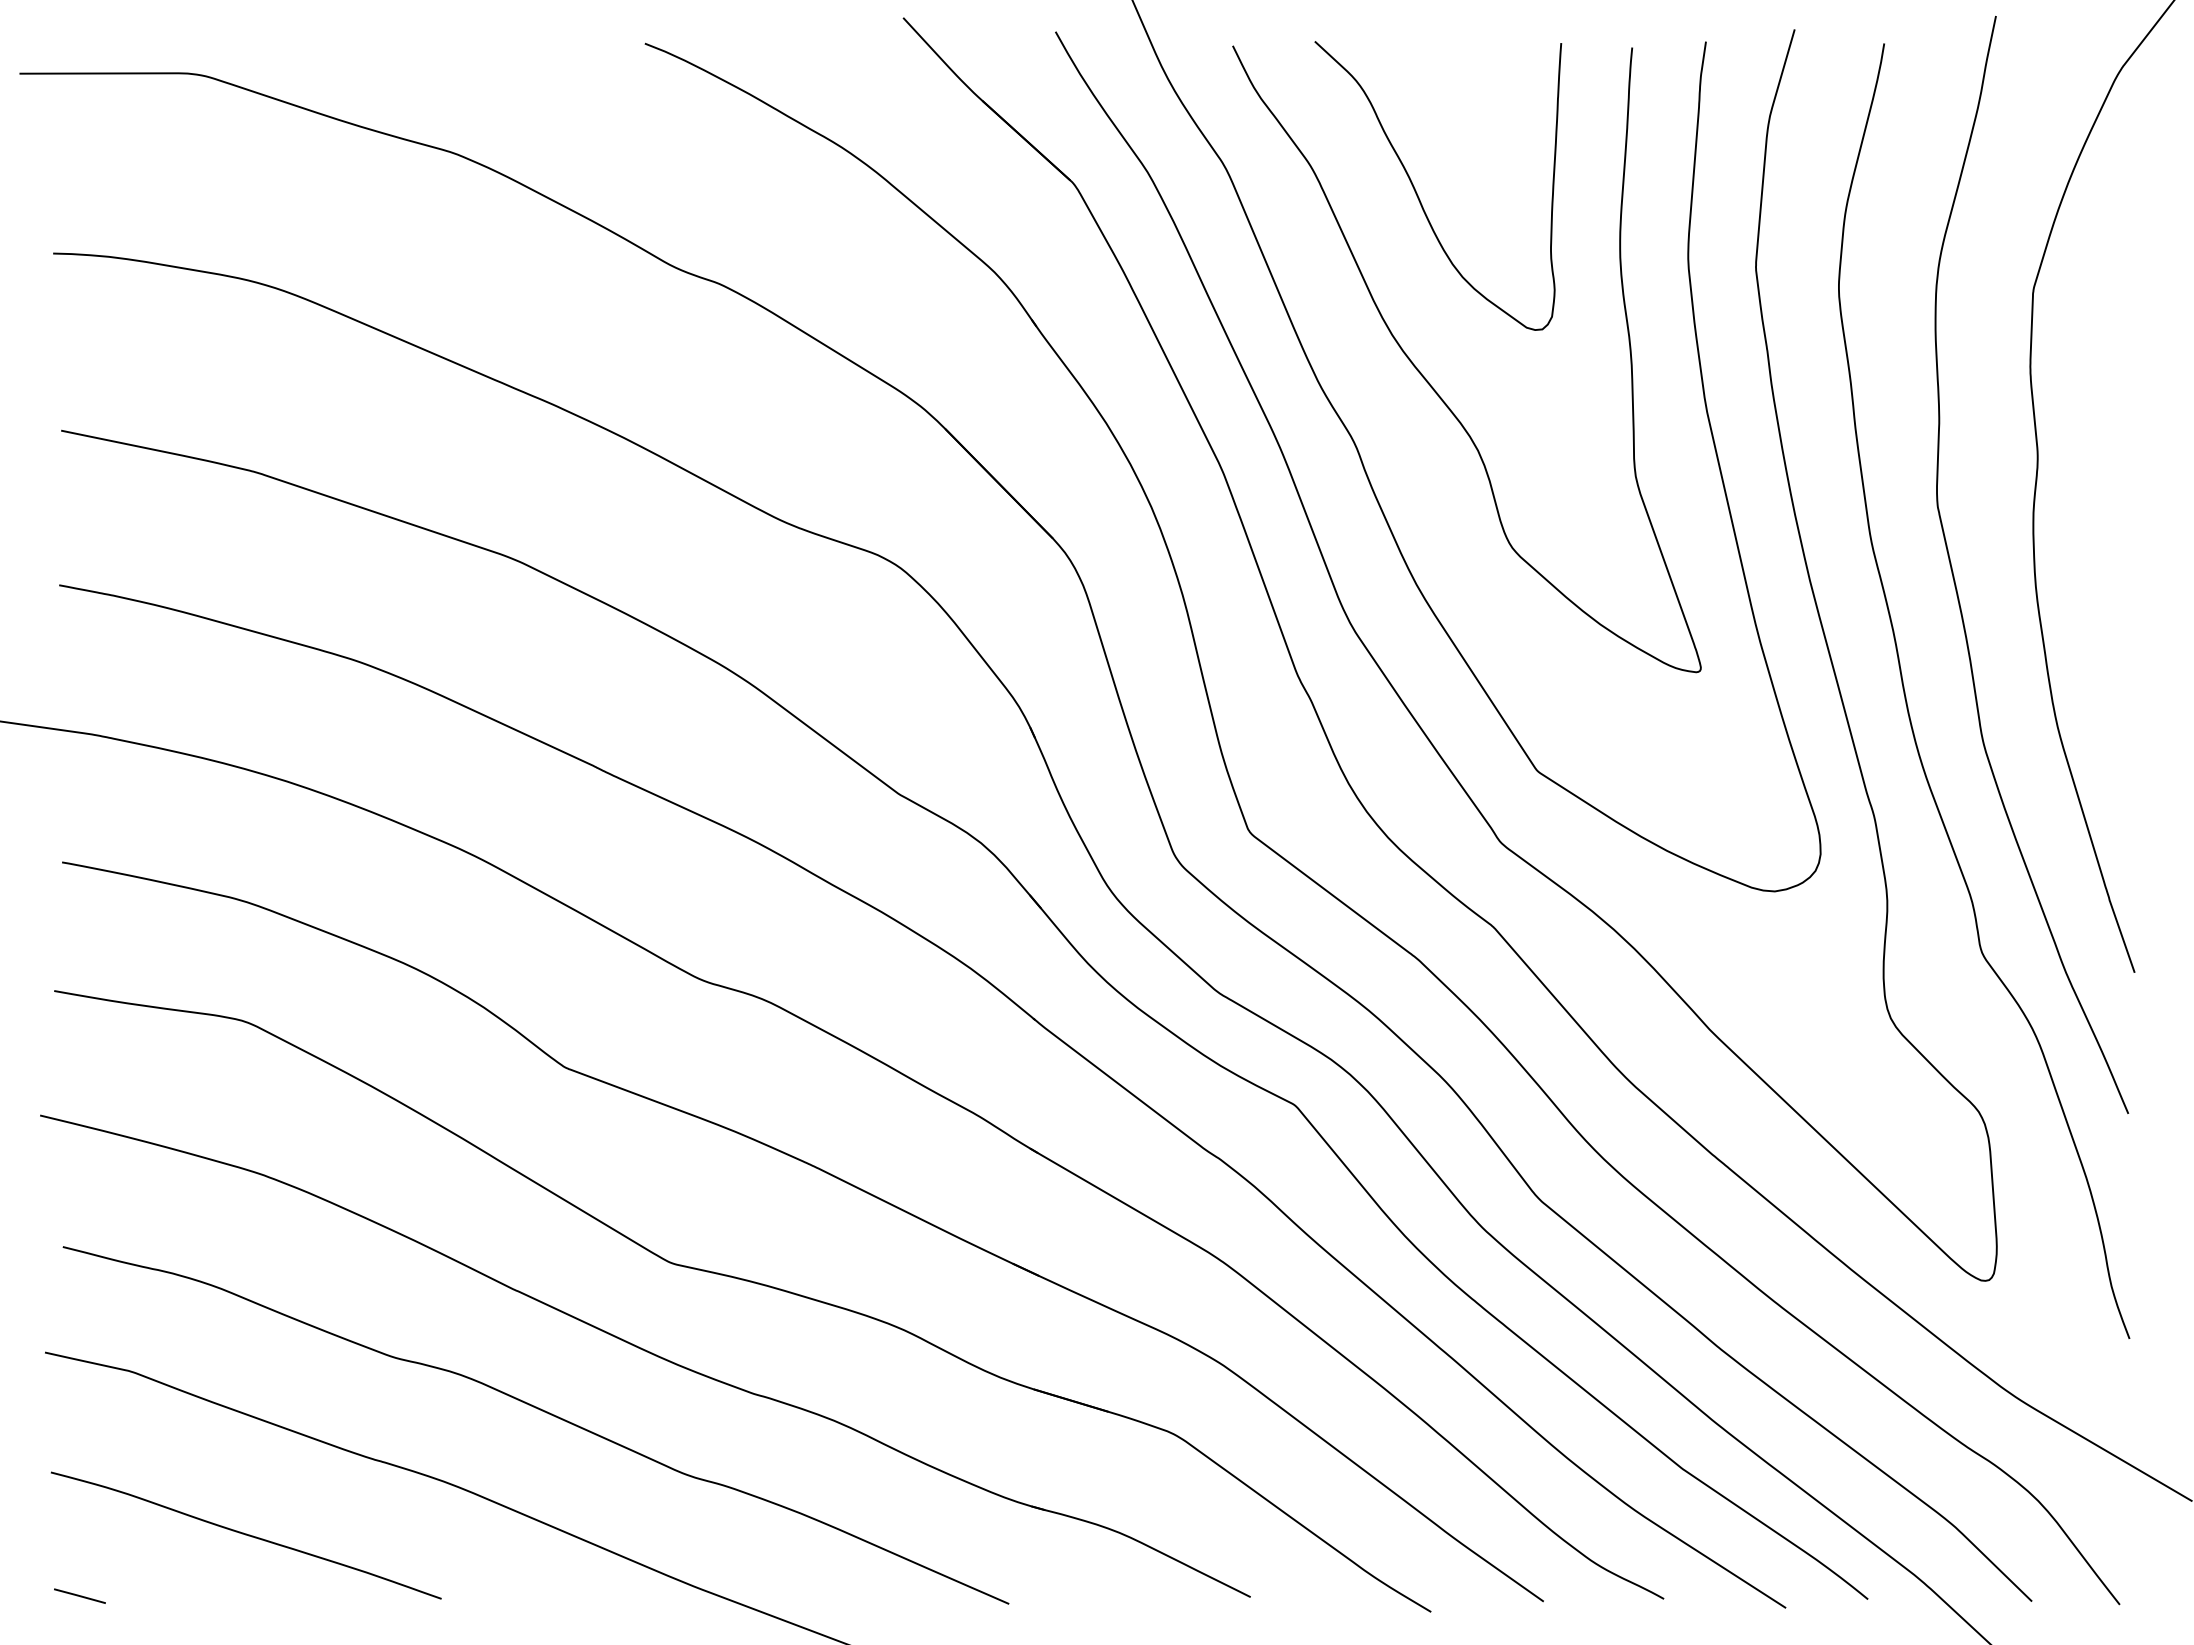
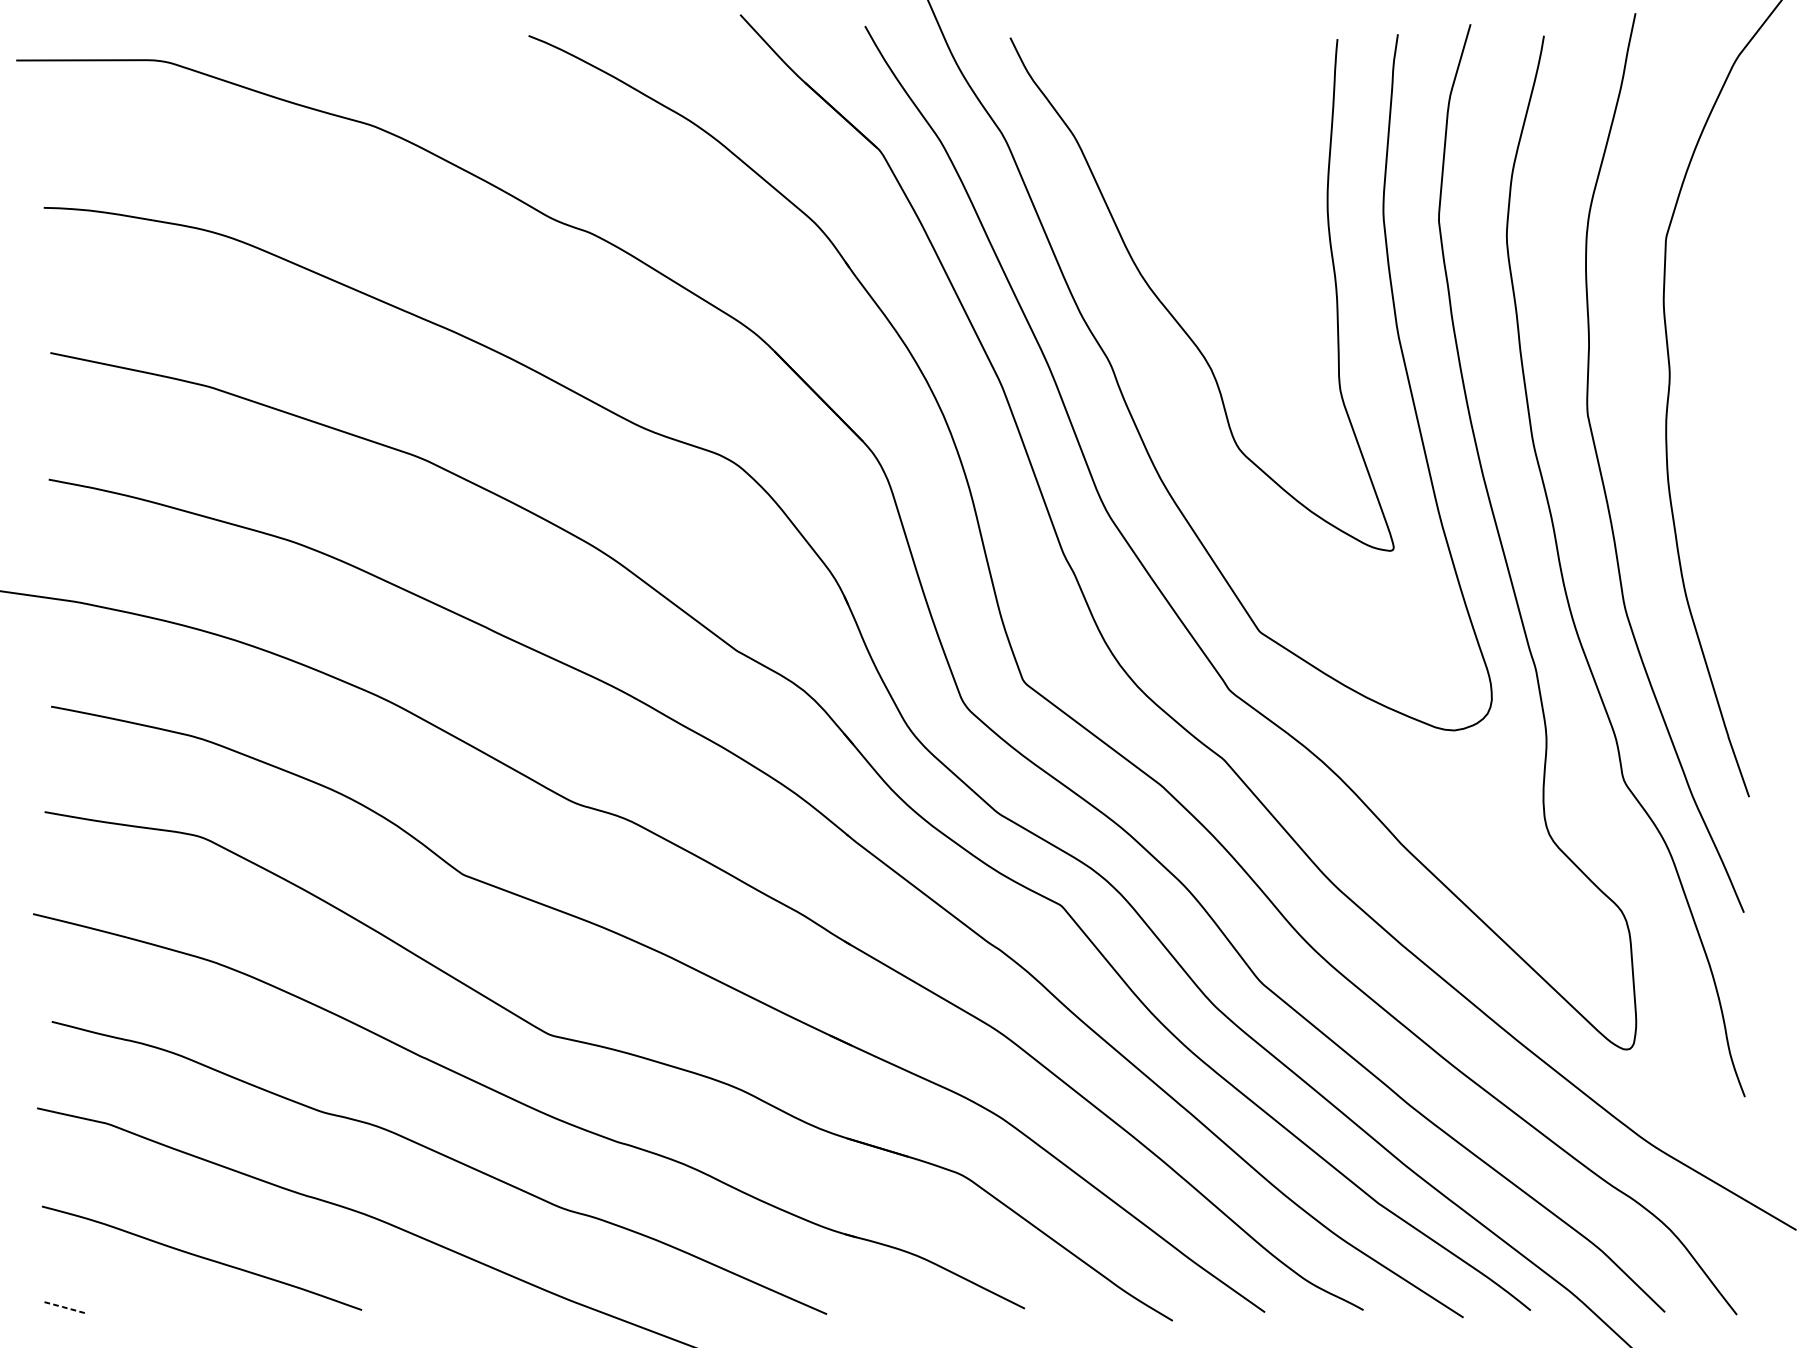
curve: (1418, 195) -> (1162, 160), removed
line: (80, 1596) -> (66, 1308), solid -> dashed

